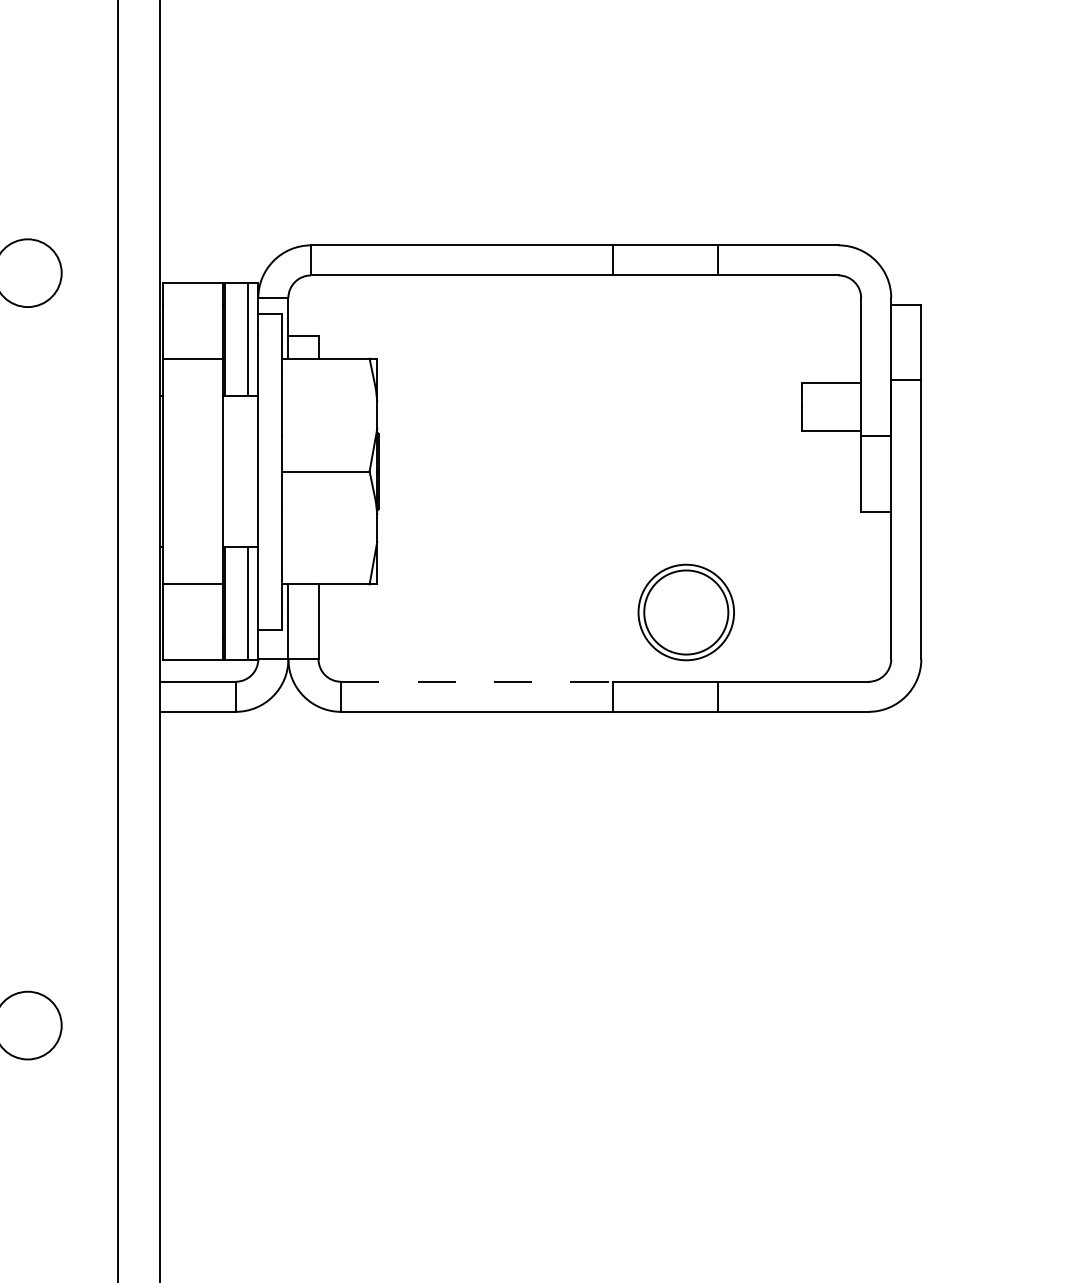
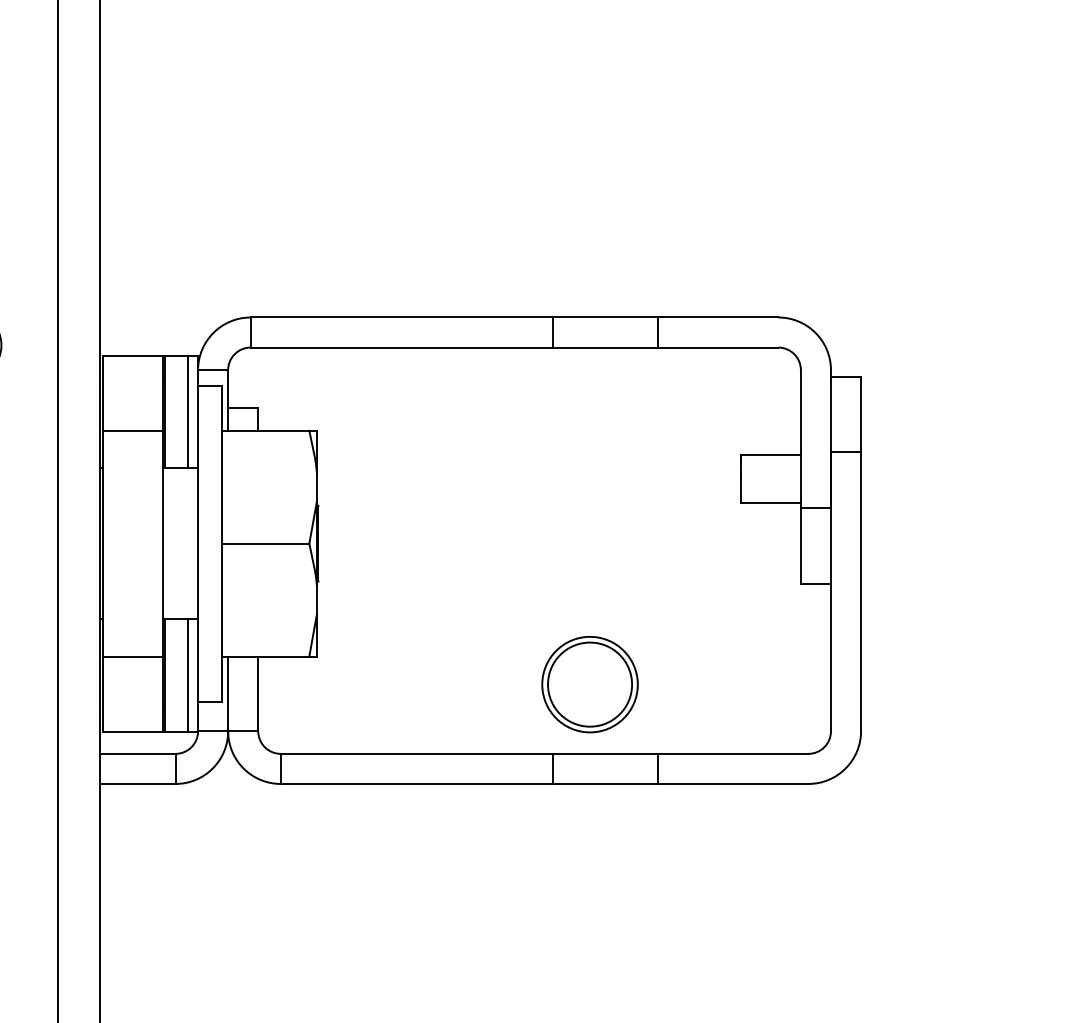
part: (685, 612) -> (589, 684), moved
line: (476, 681) -> (416, 753), dashed -> solid

